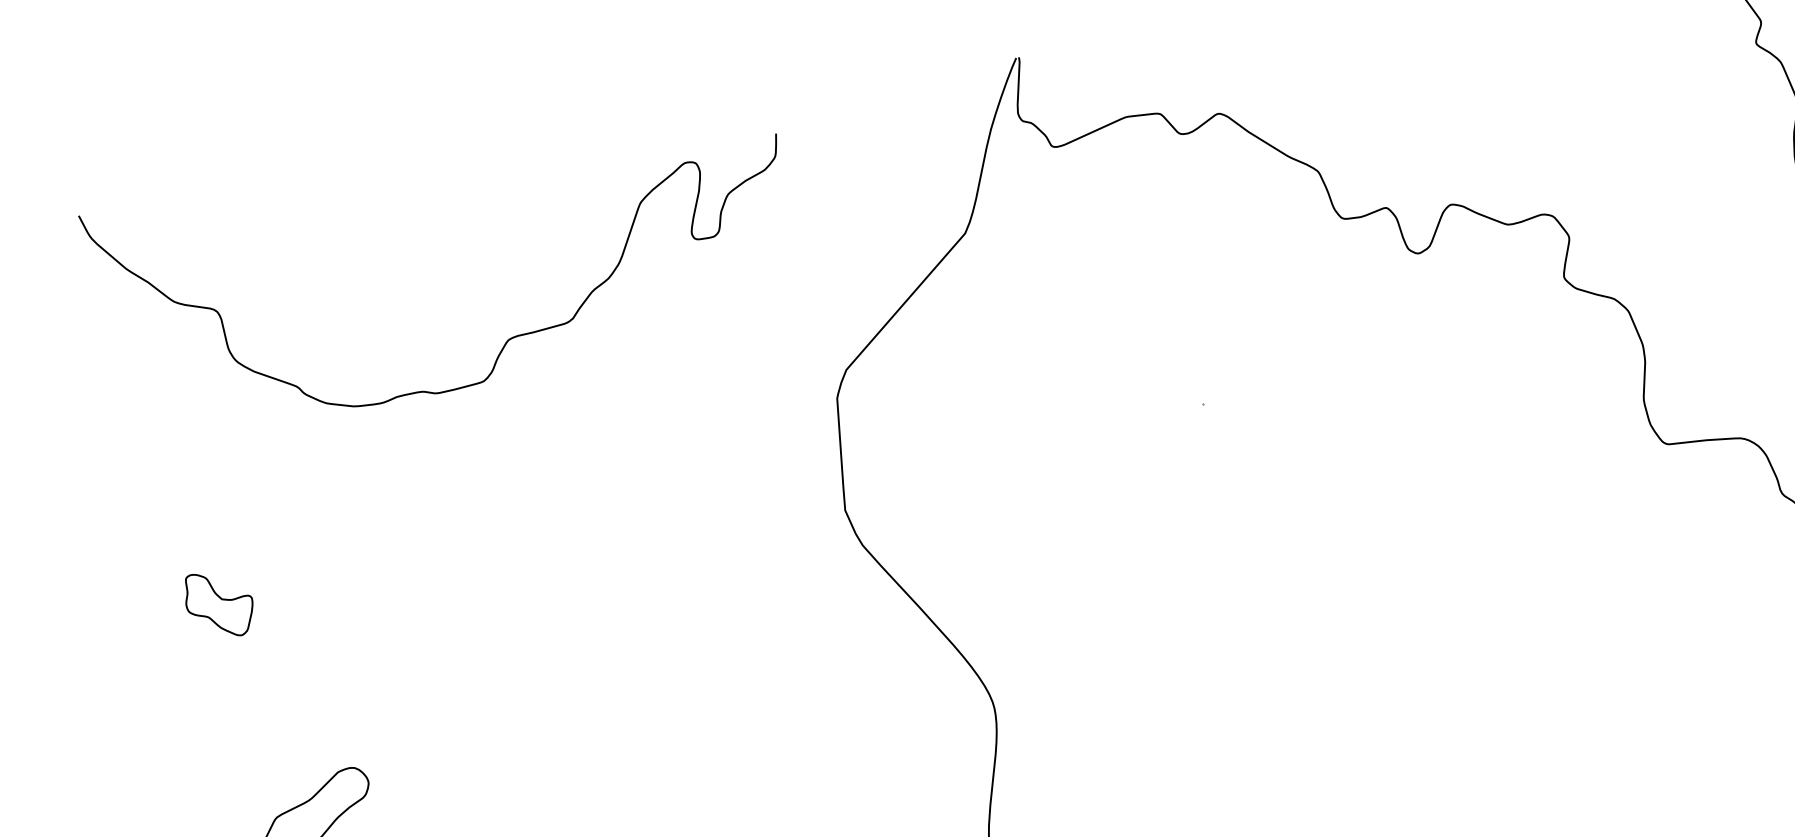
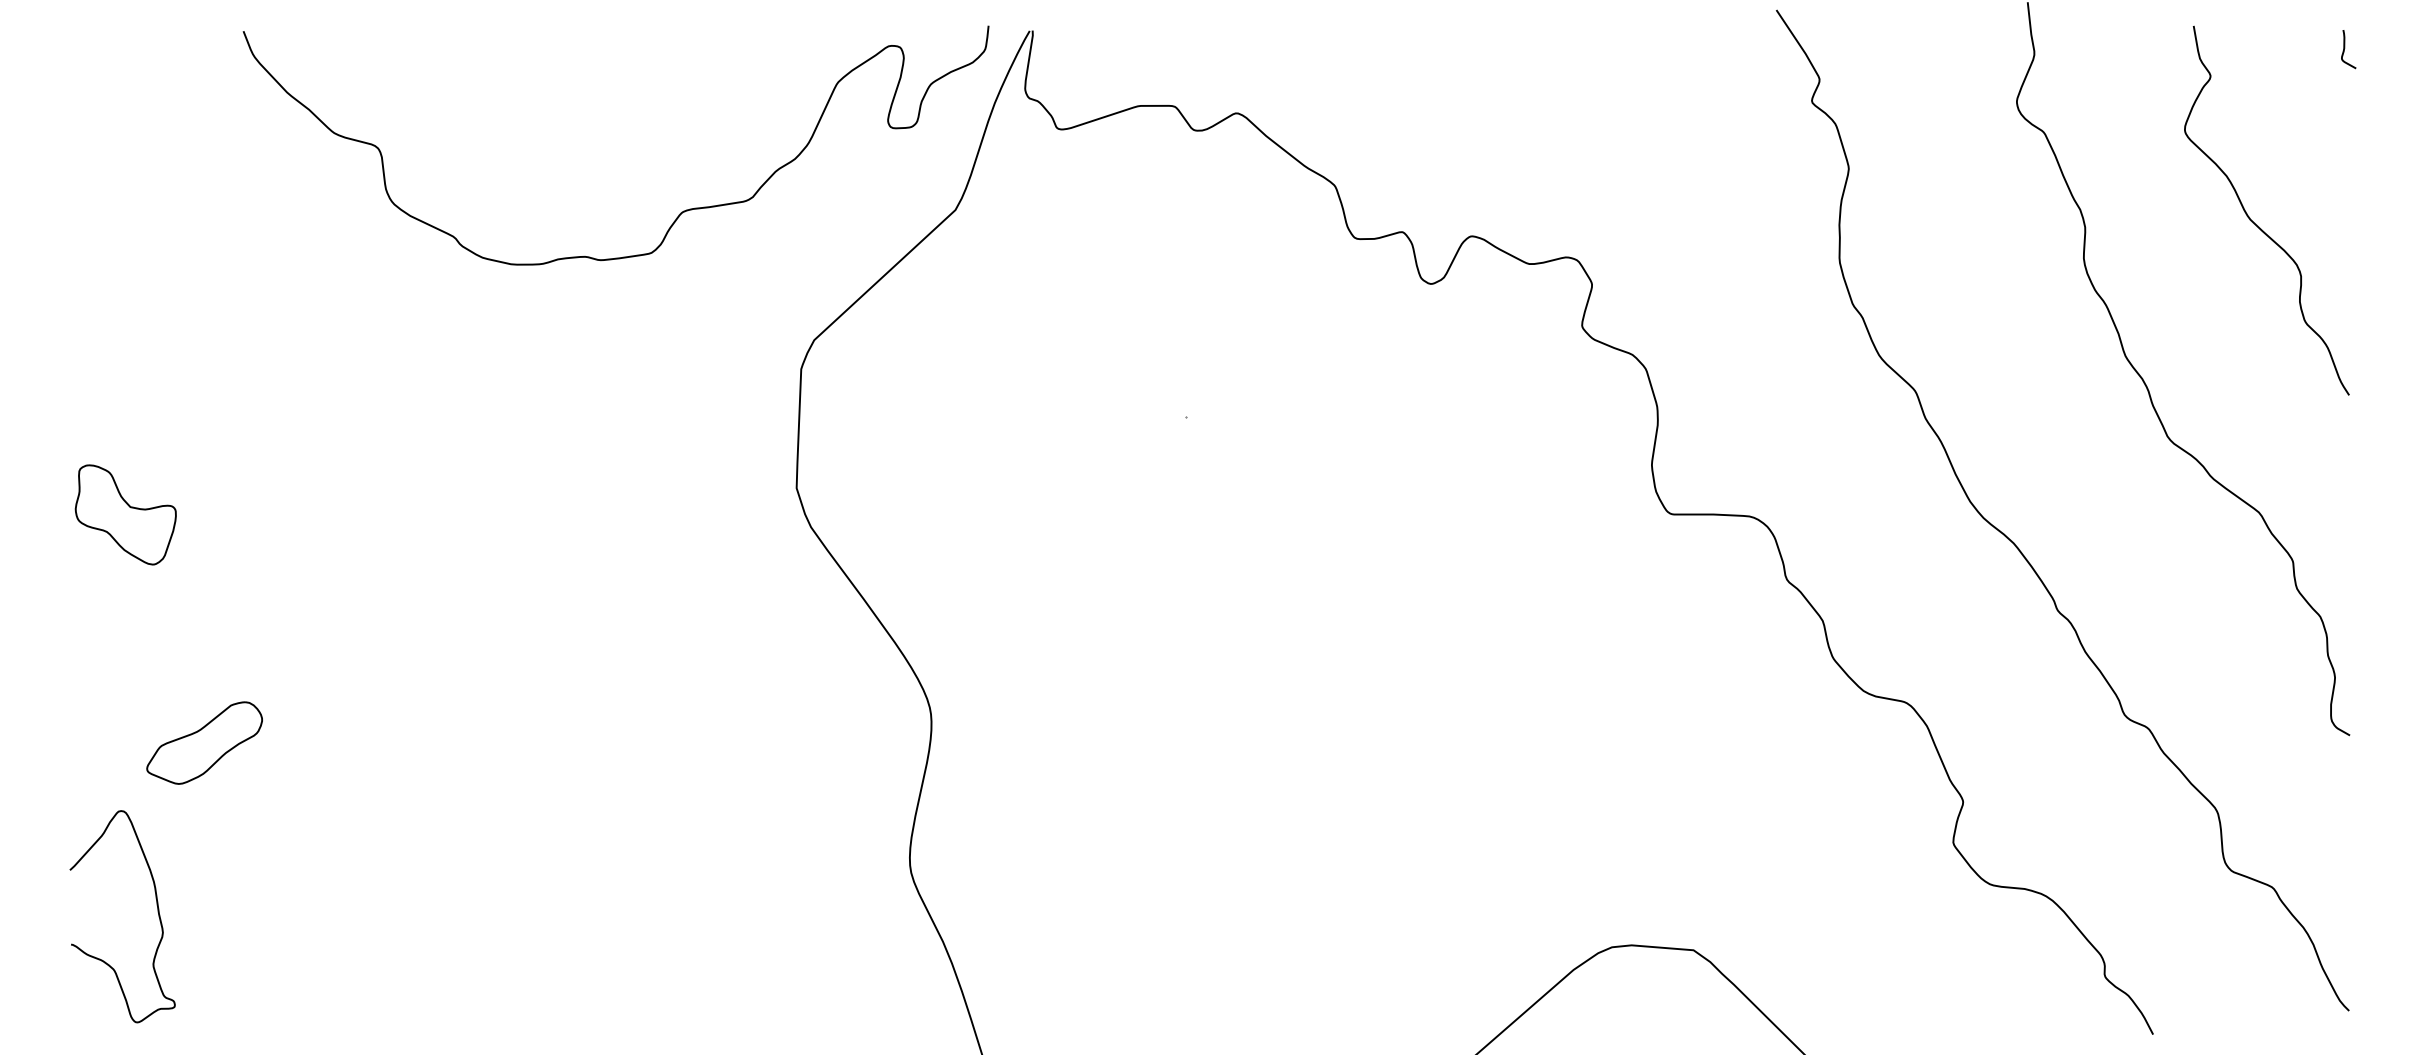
curve: (506, 340) -> (680, 212), moved
part: (219, 604) -> (125, 514), size x1.43

